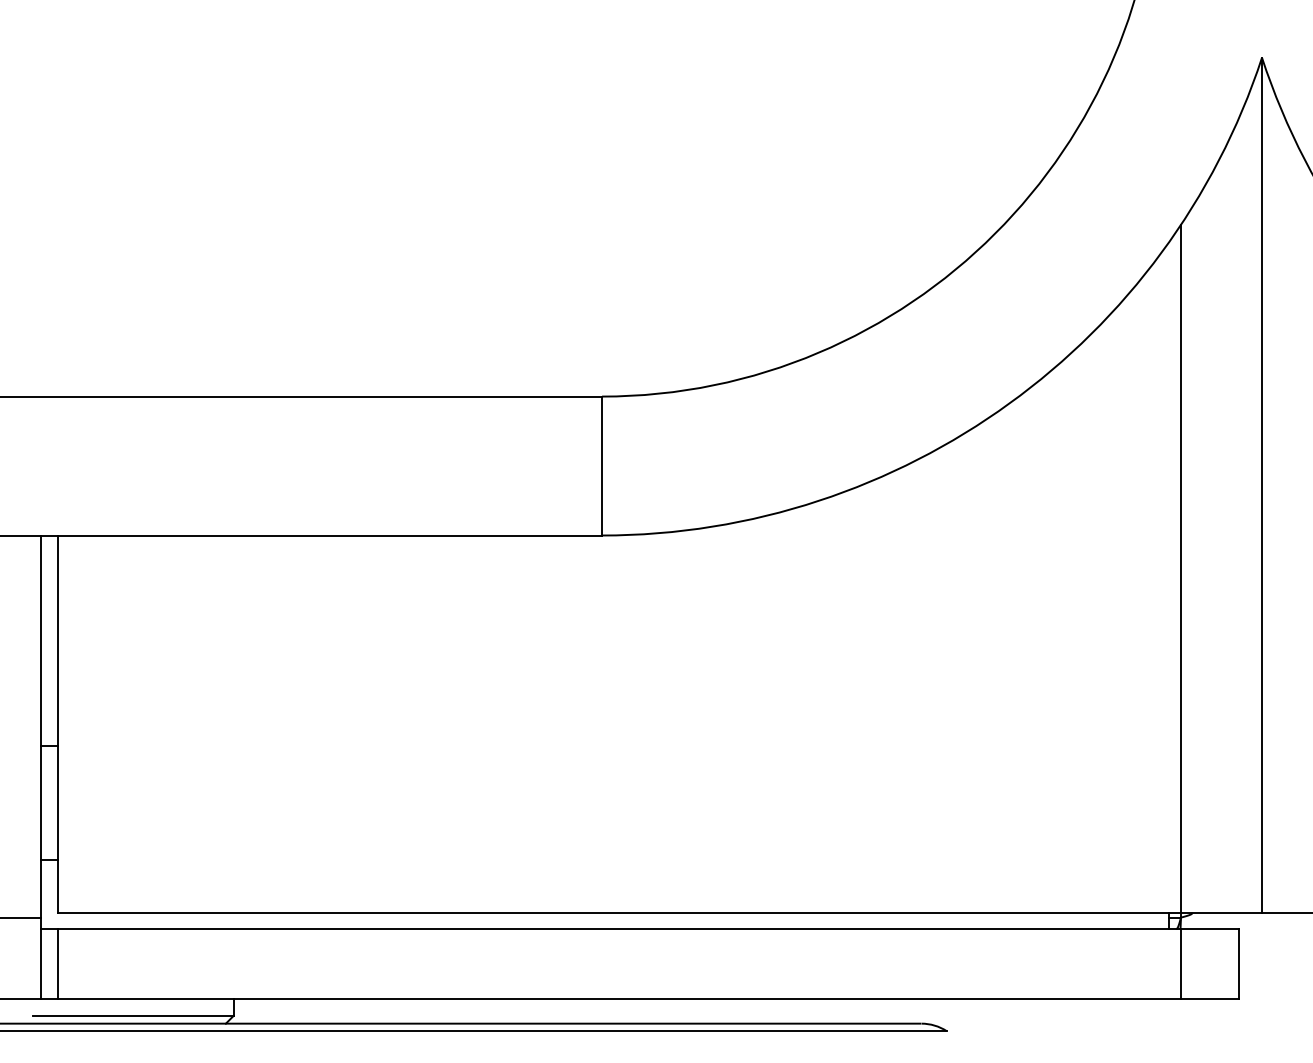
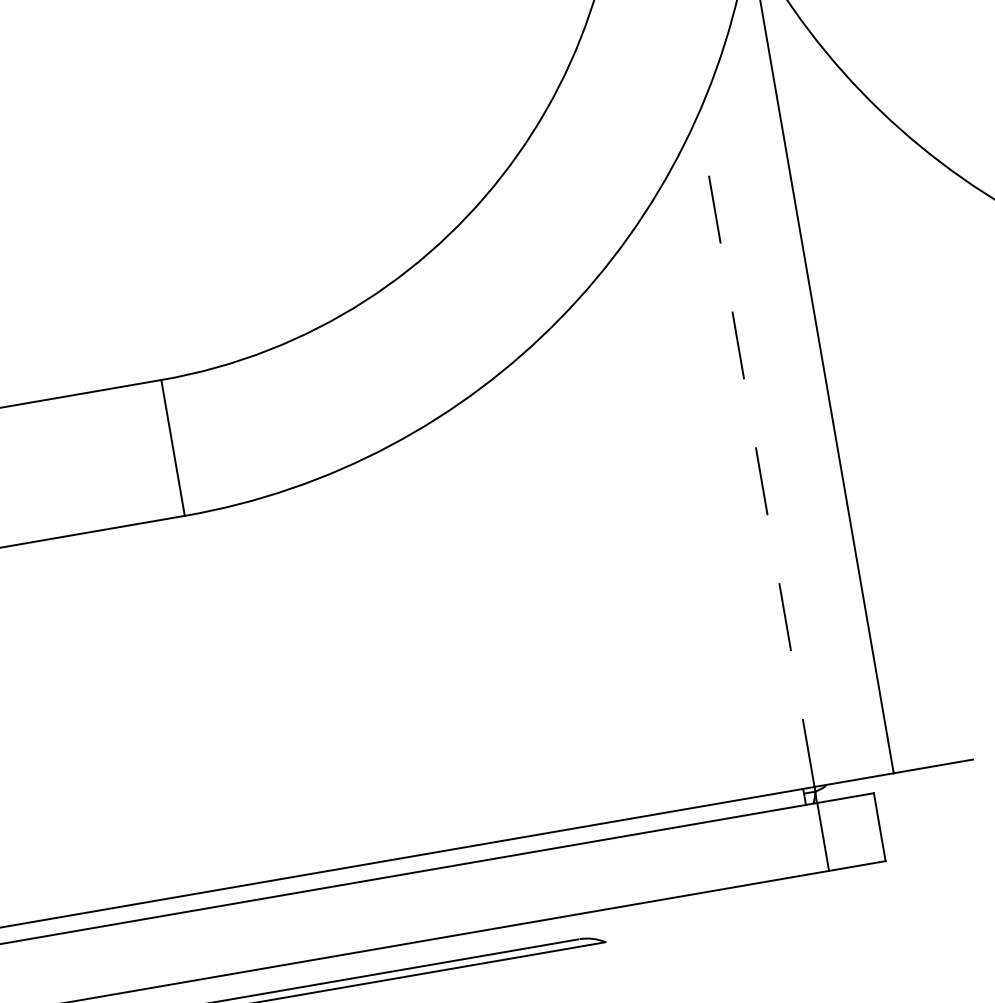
line: (1181, 568) -> (756, 450), solid -> dashed

